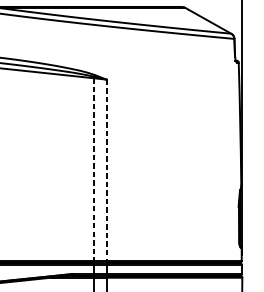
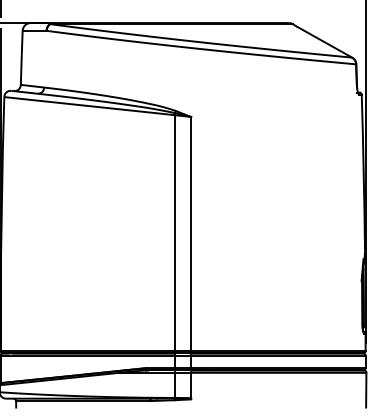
line: (93, 169) -> (174, 233), dashed -> solid
line: (106, 170) -> (191, 234), dashed -> solid

